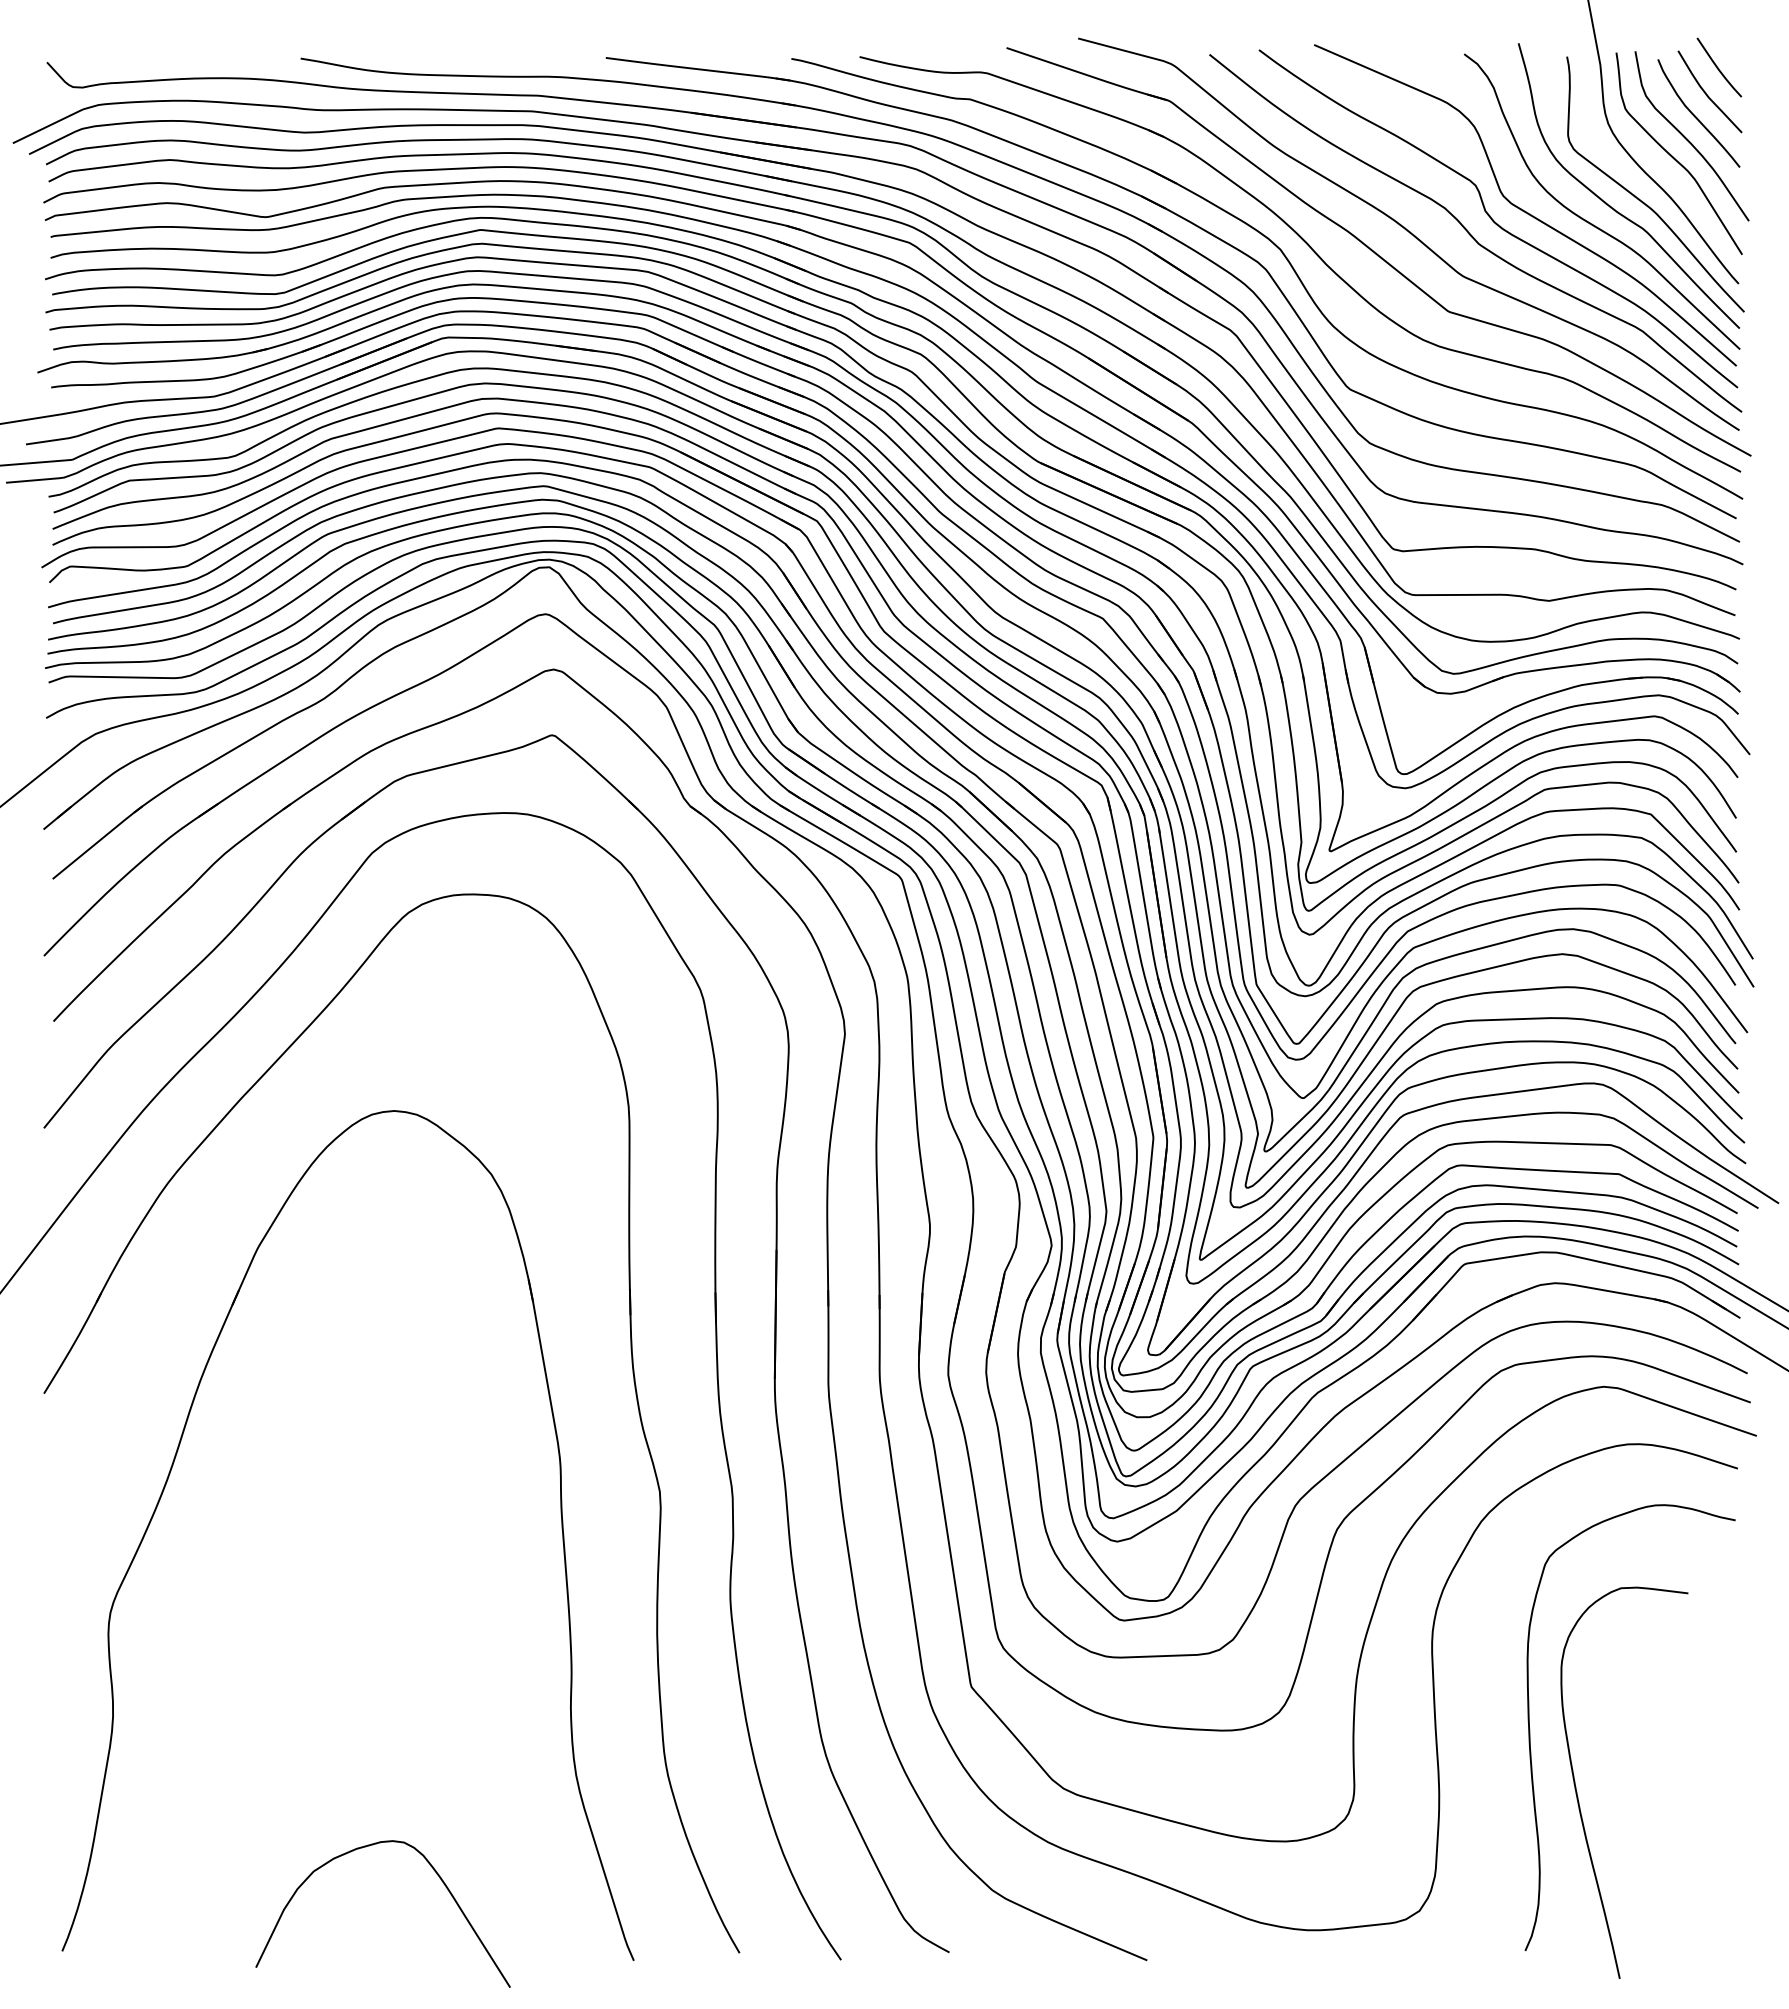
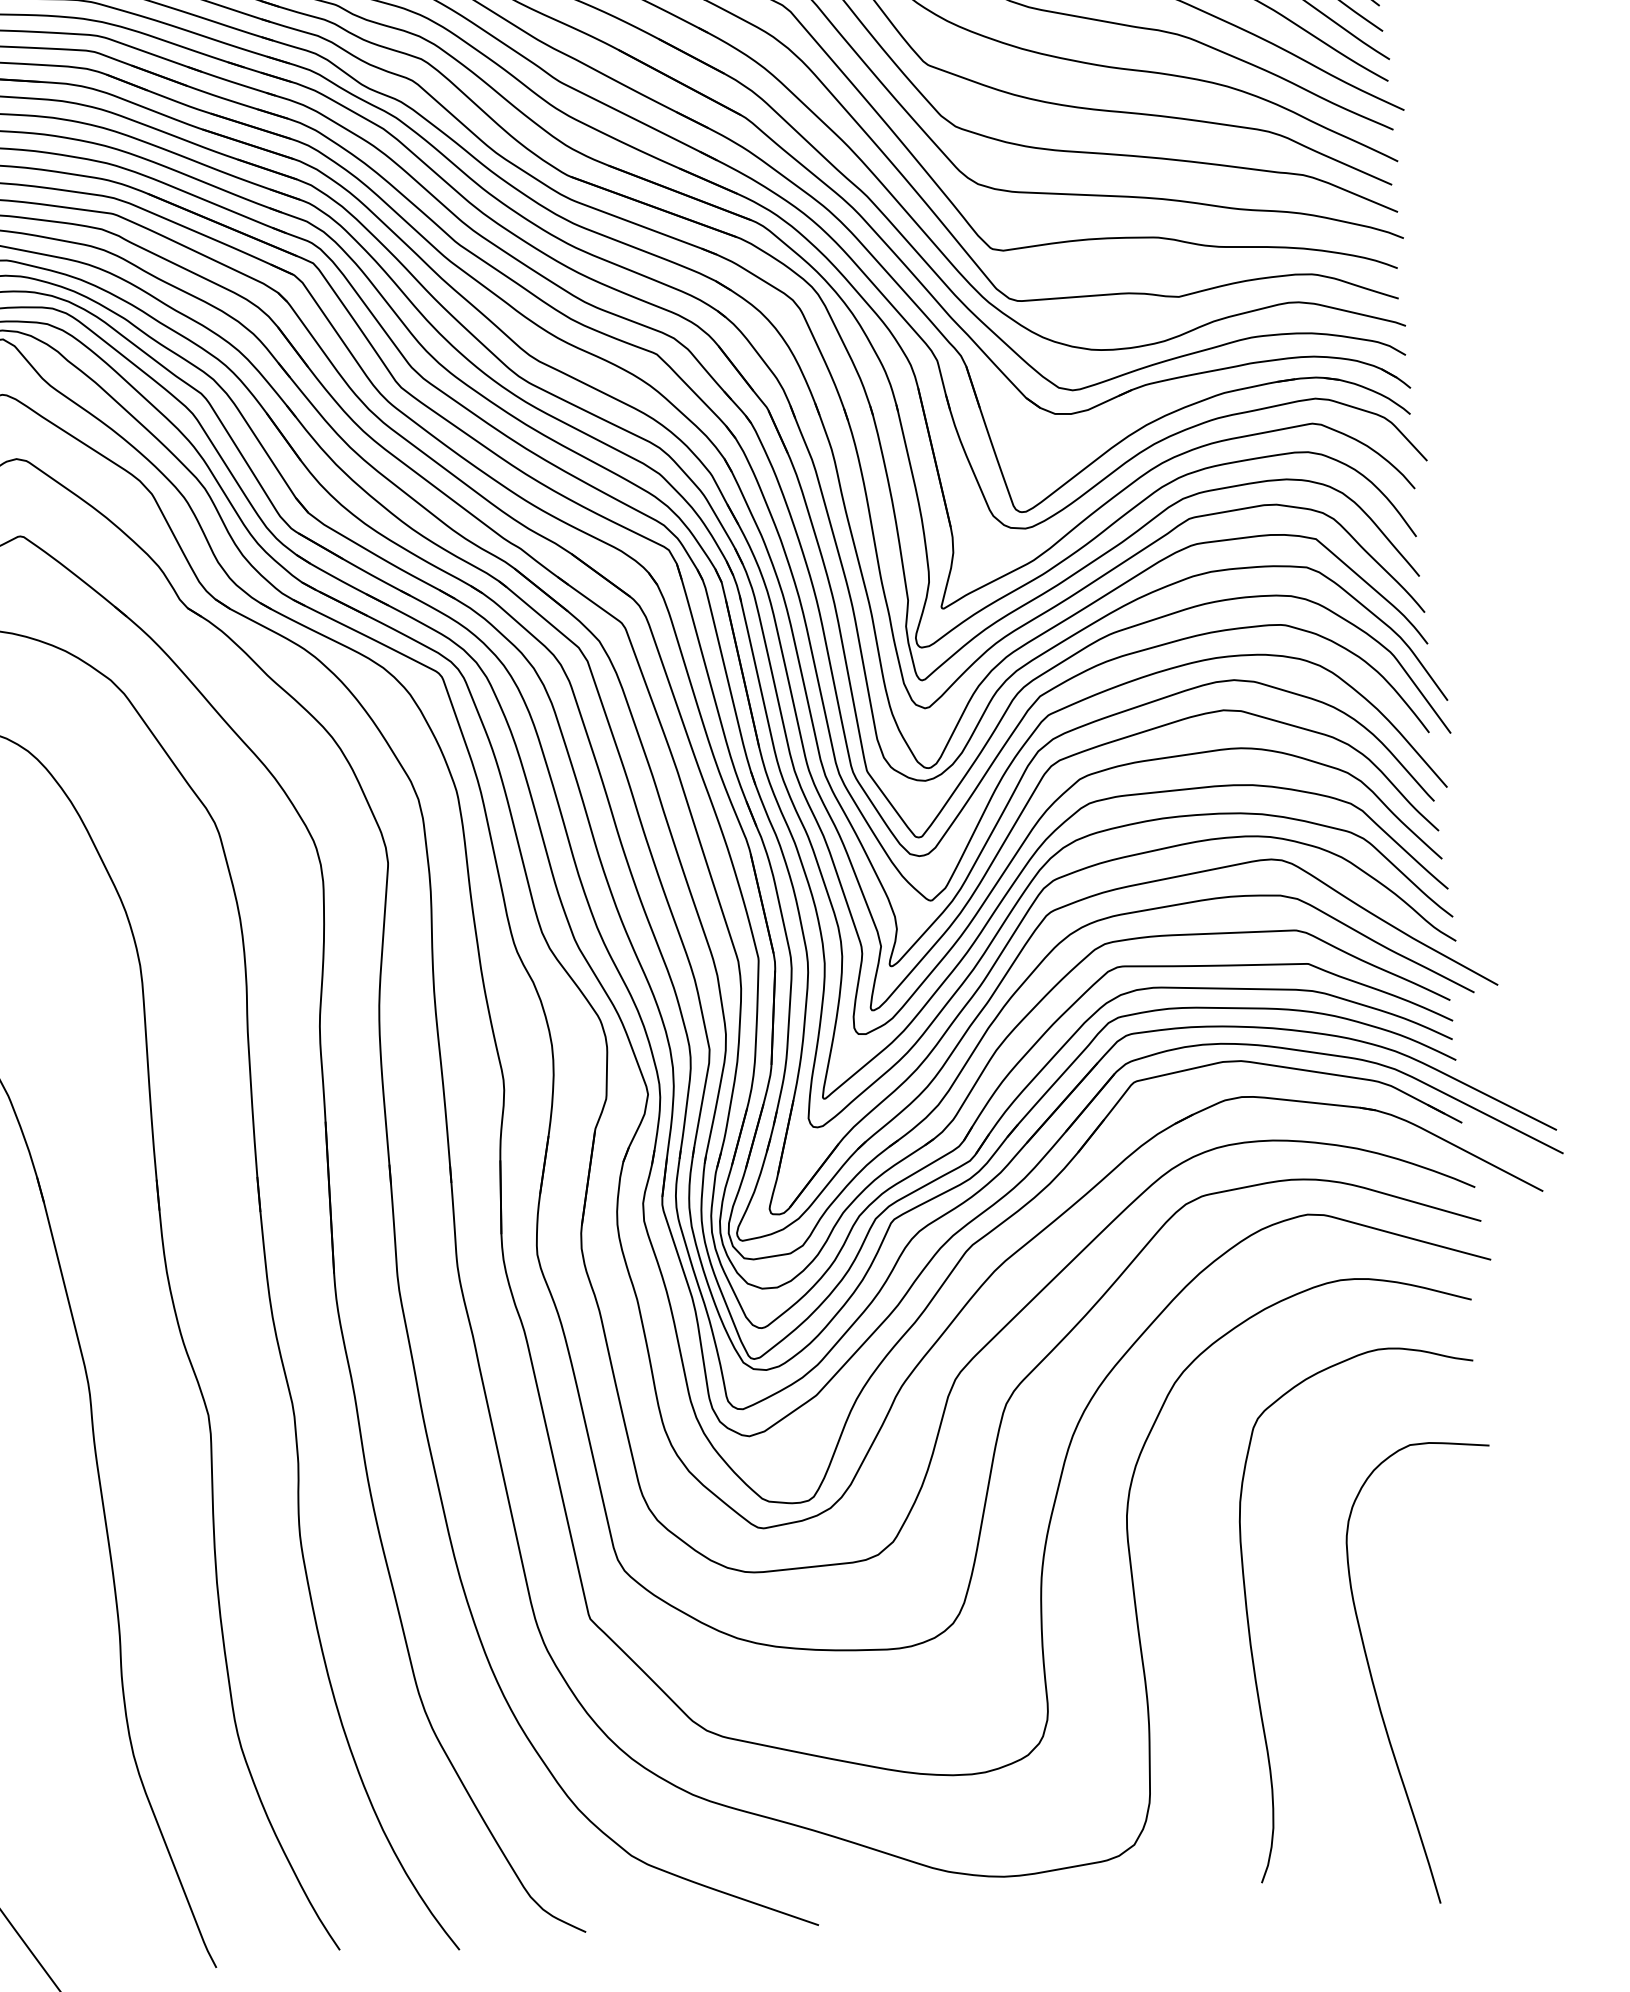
curve: (1577, 1791) -> (1375, 1687), moved

